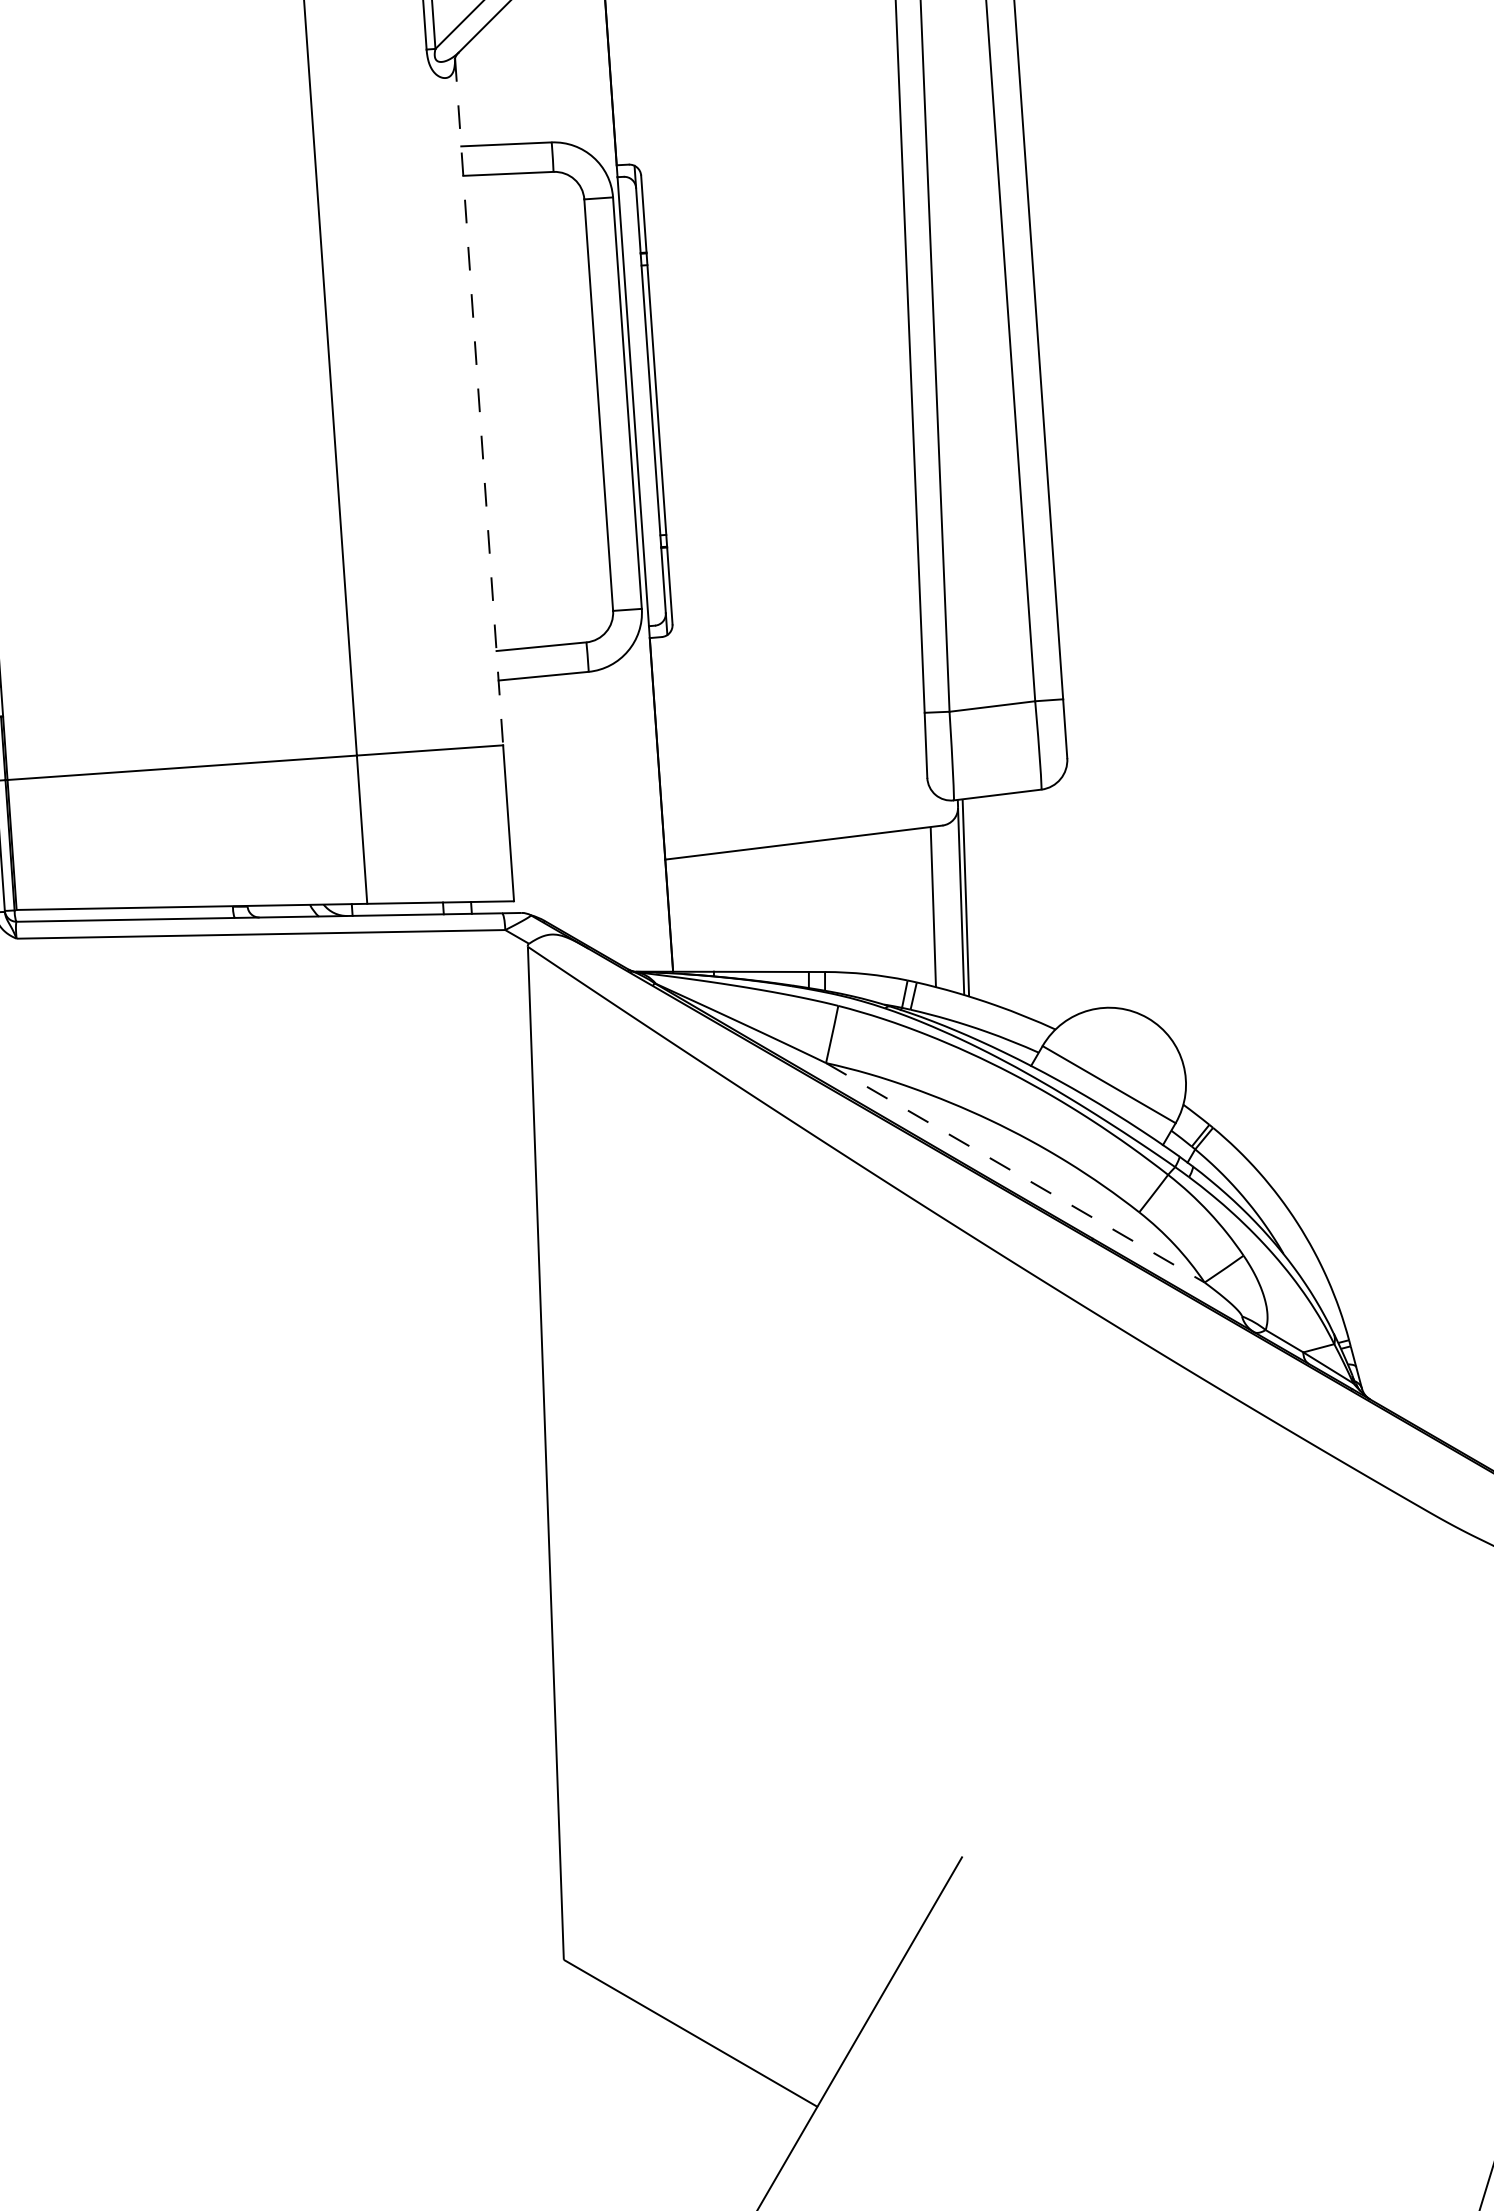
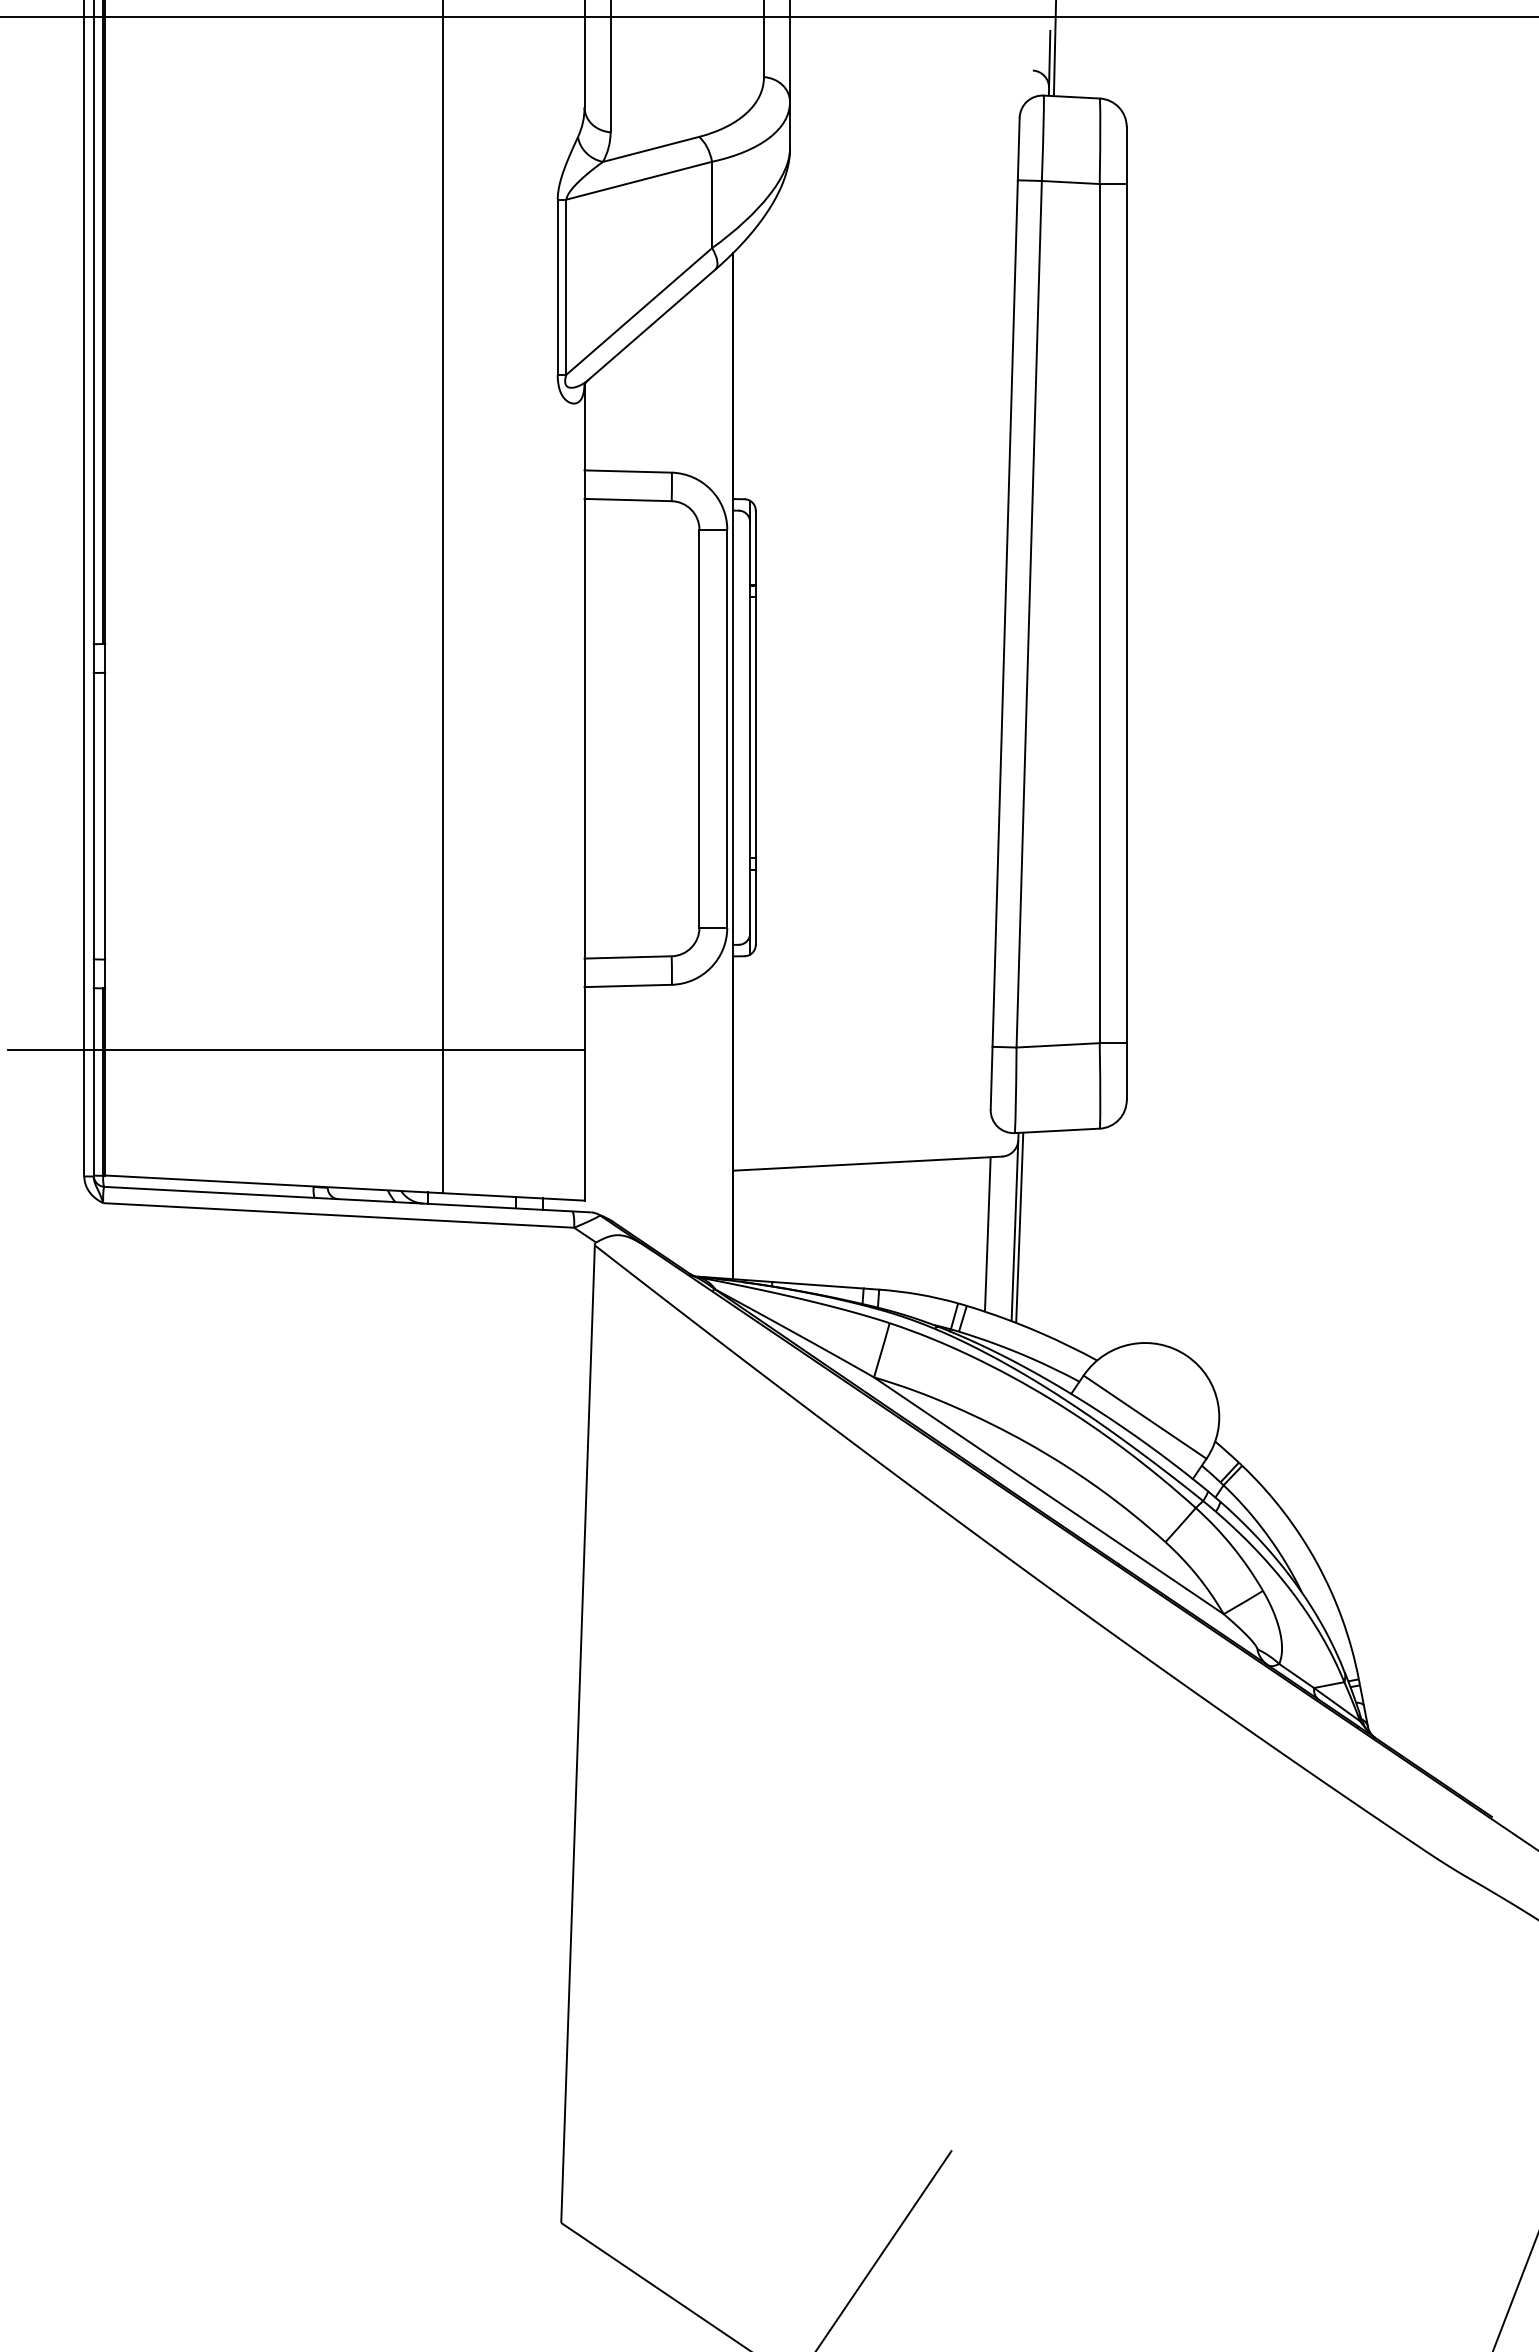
line: (479, 401) -> (584, 717), dashed -> solid
line: (1016, 1173) -> (1049, 1496), dashed -> solid

